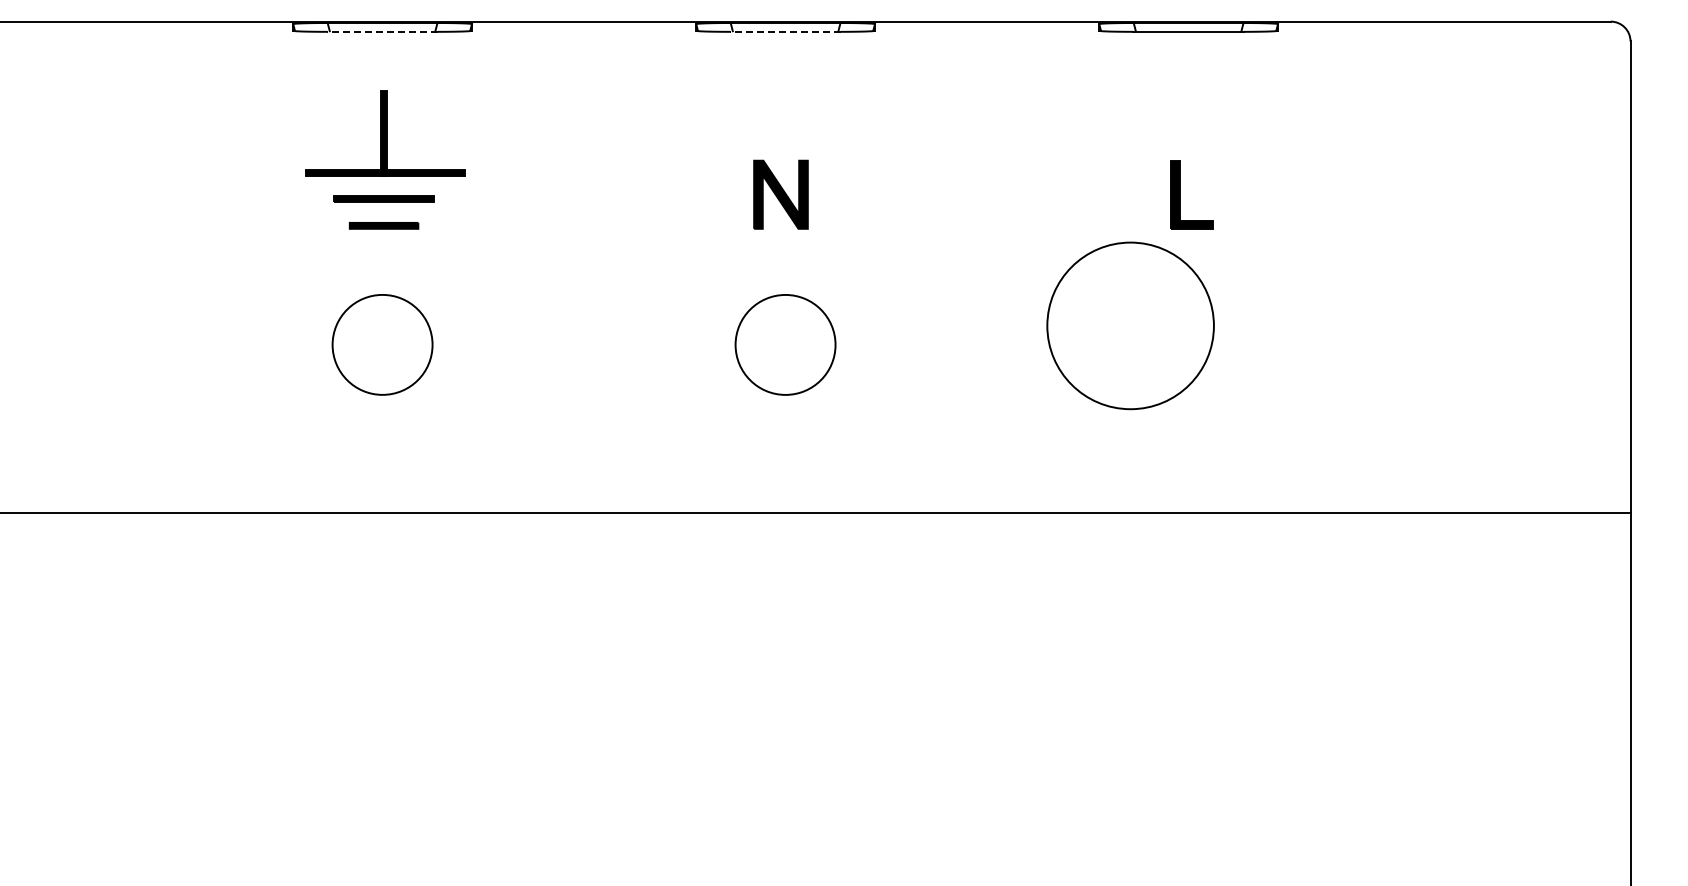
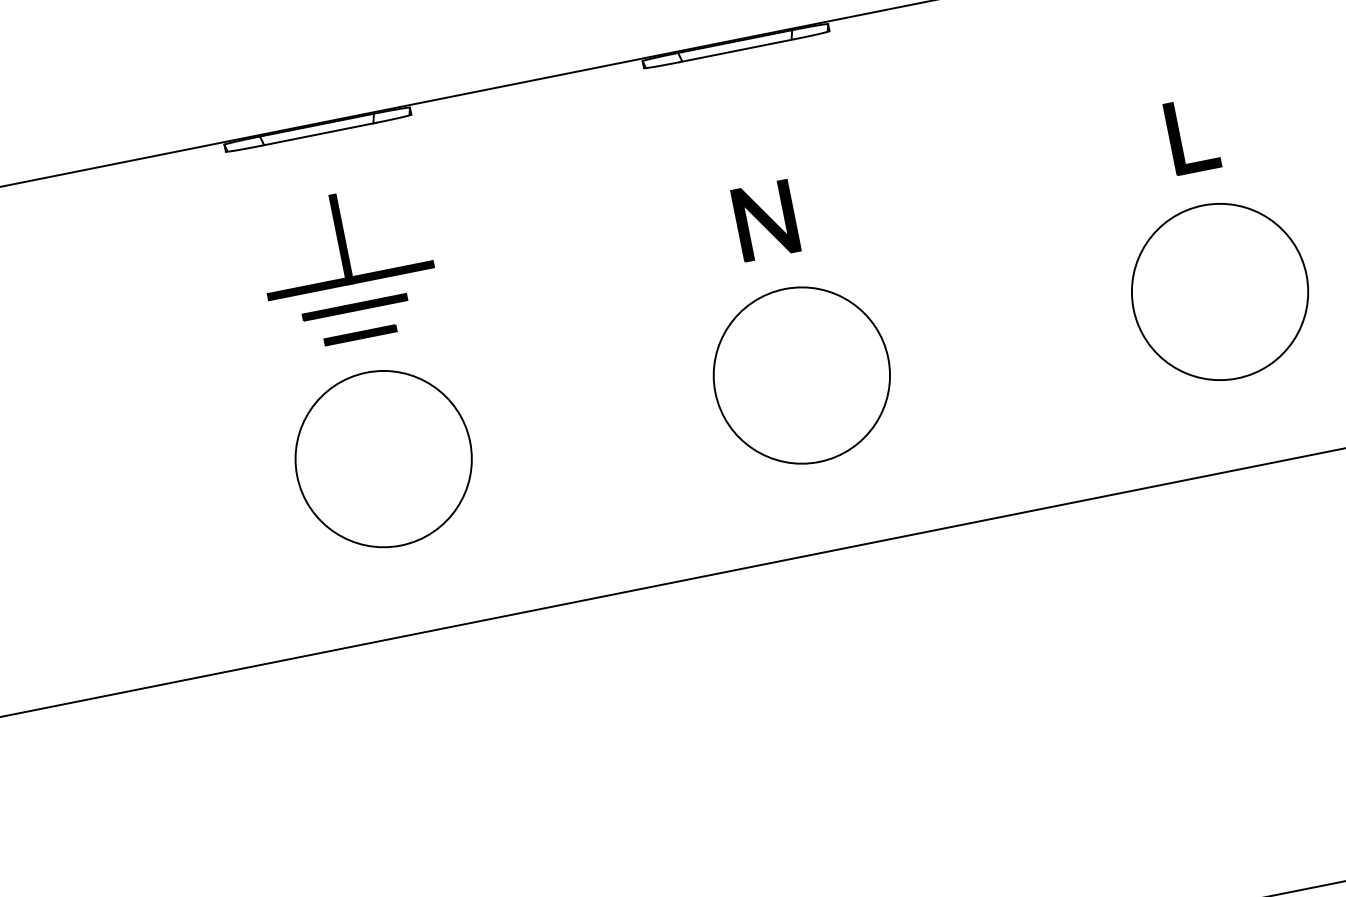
line: (382, 31) -> (318, 133), dashed -> solid
line: (785, 31) -> (736, 50), dashed -> solid
circle: (1130, 325) -> (1219, 291), moved
circle: (382, 344) -> (383, 458), size x1.67
circle: (785, 344) -> (801, 375), size x1.67

